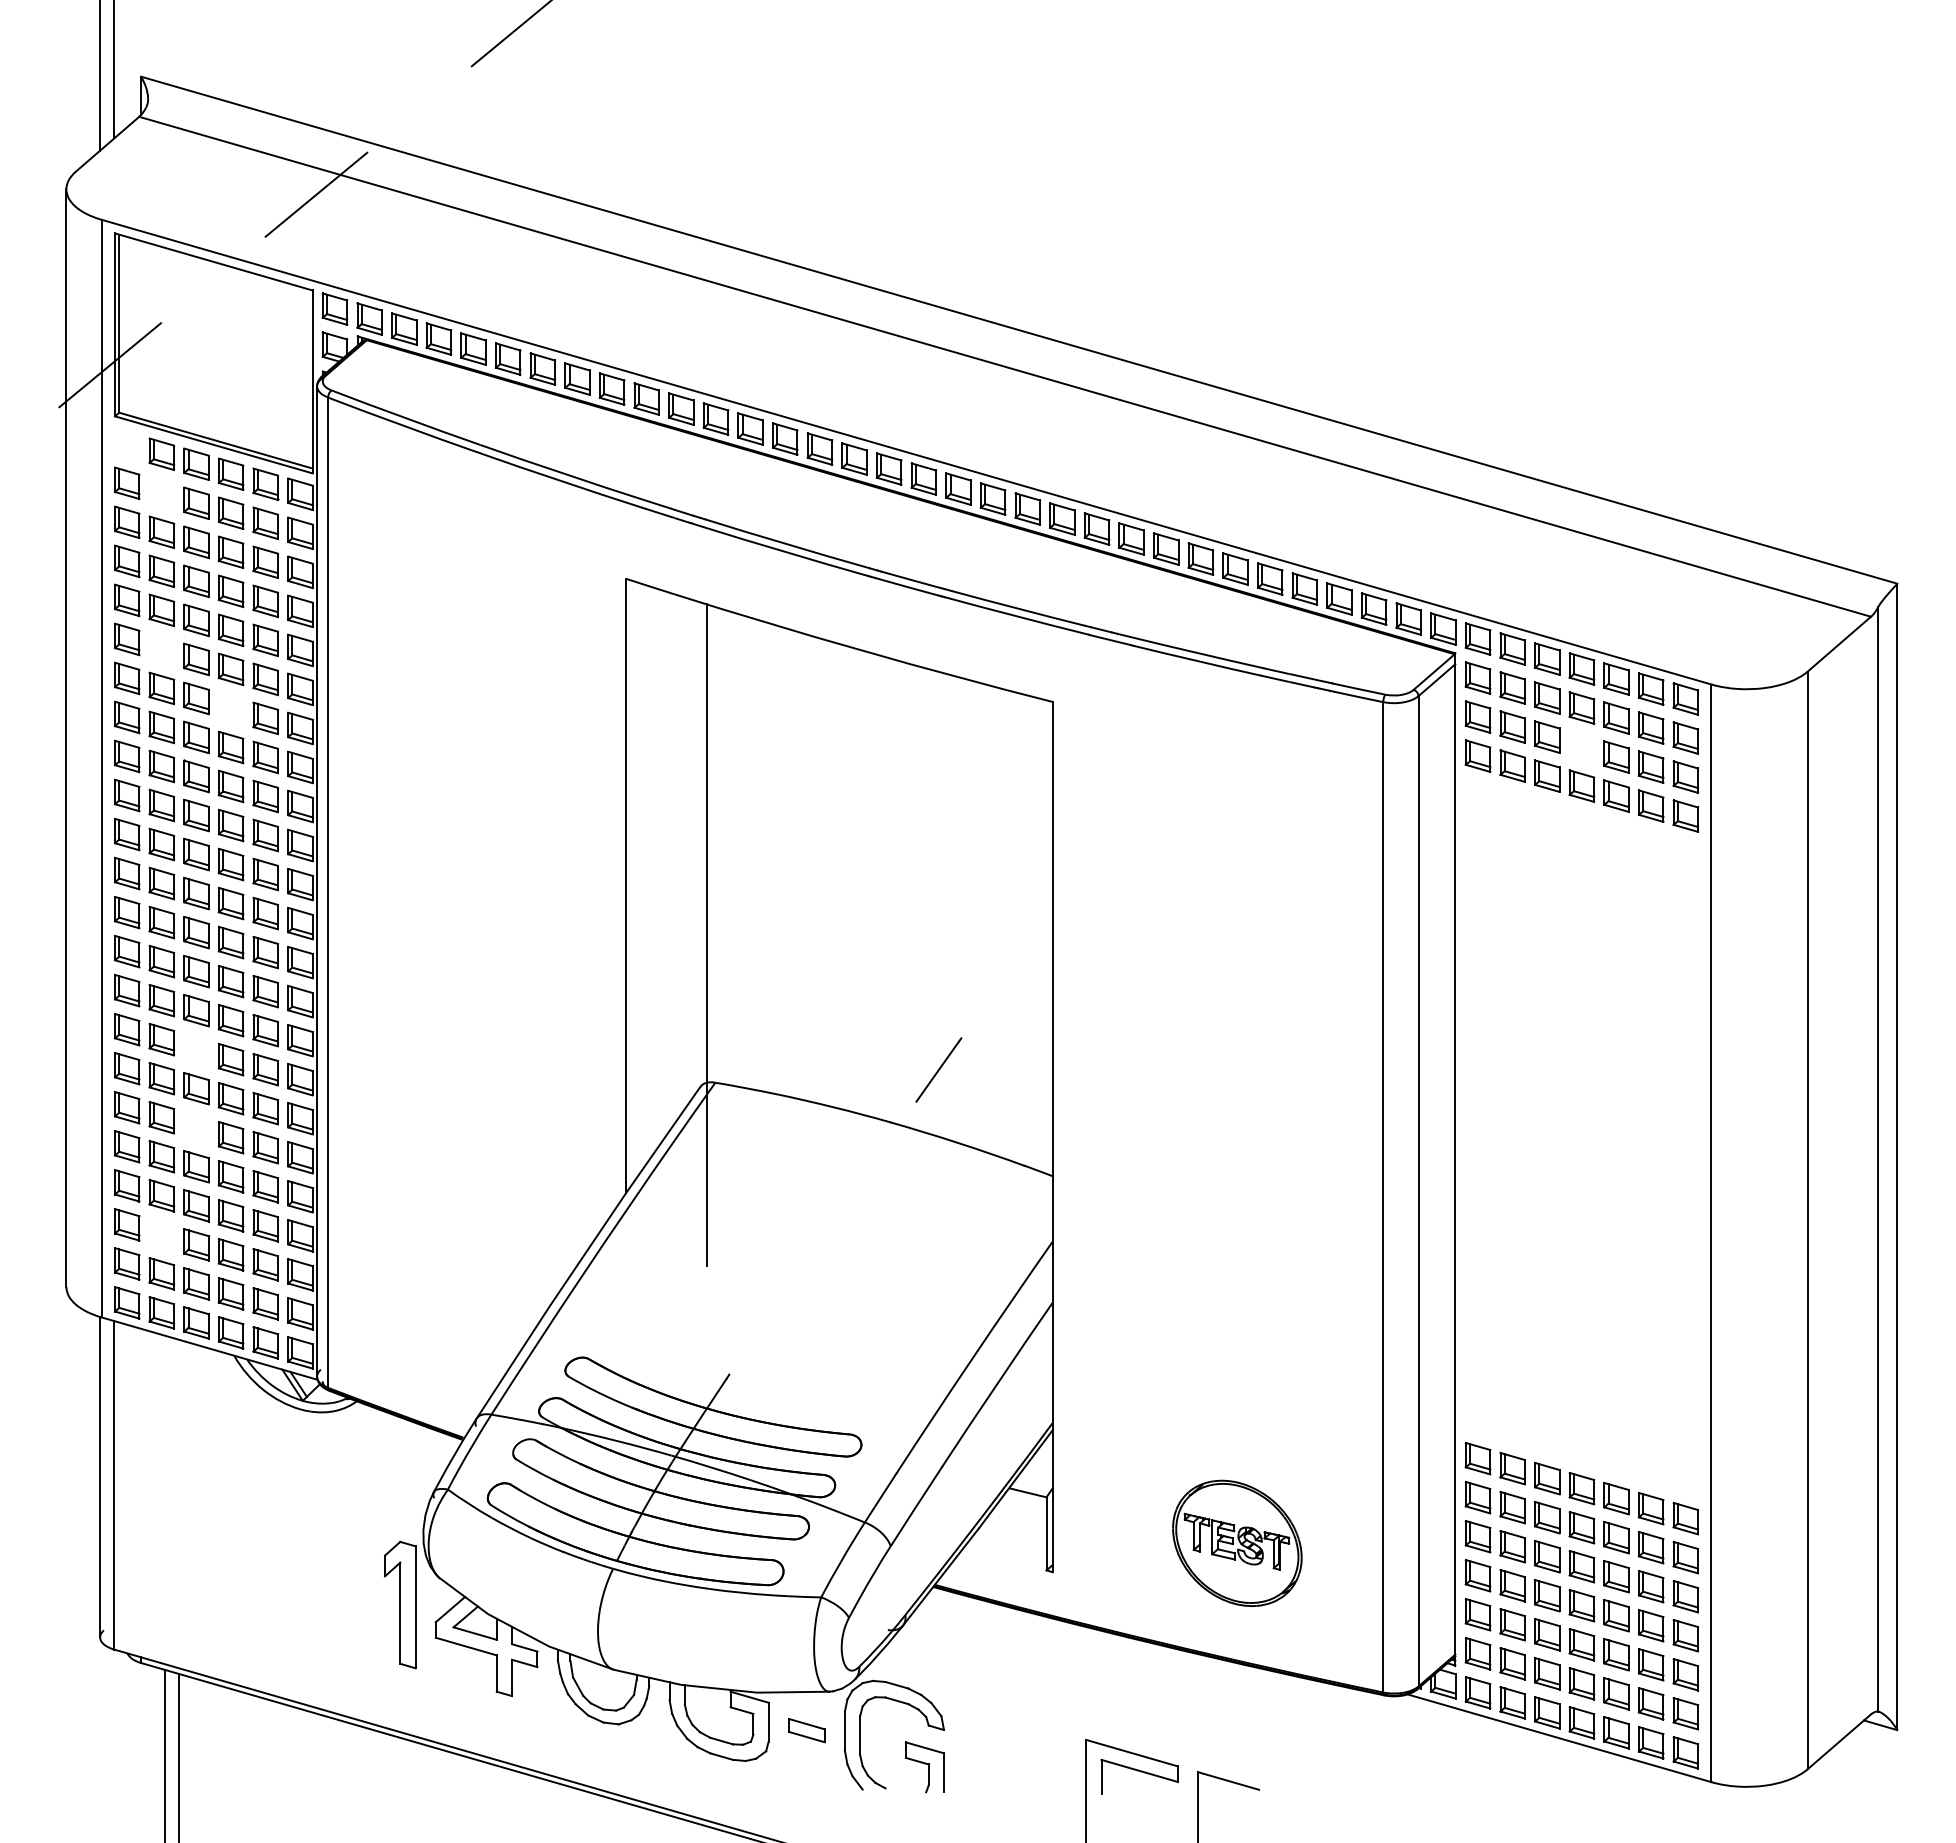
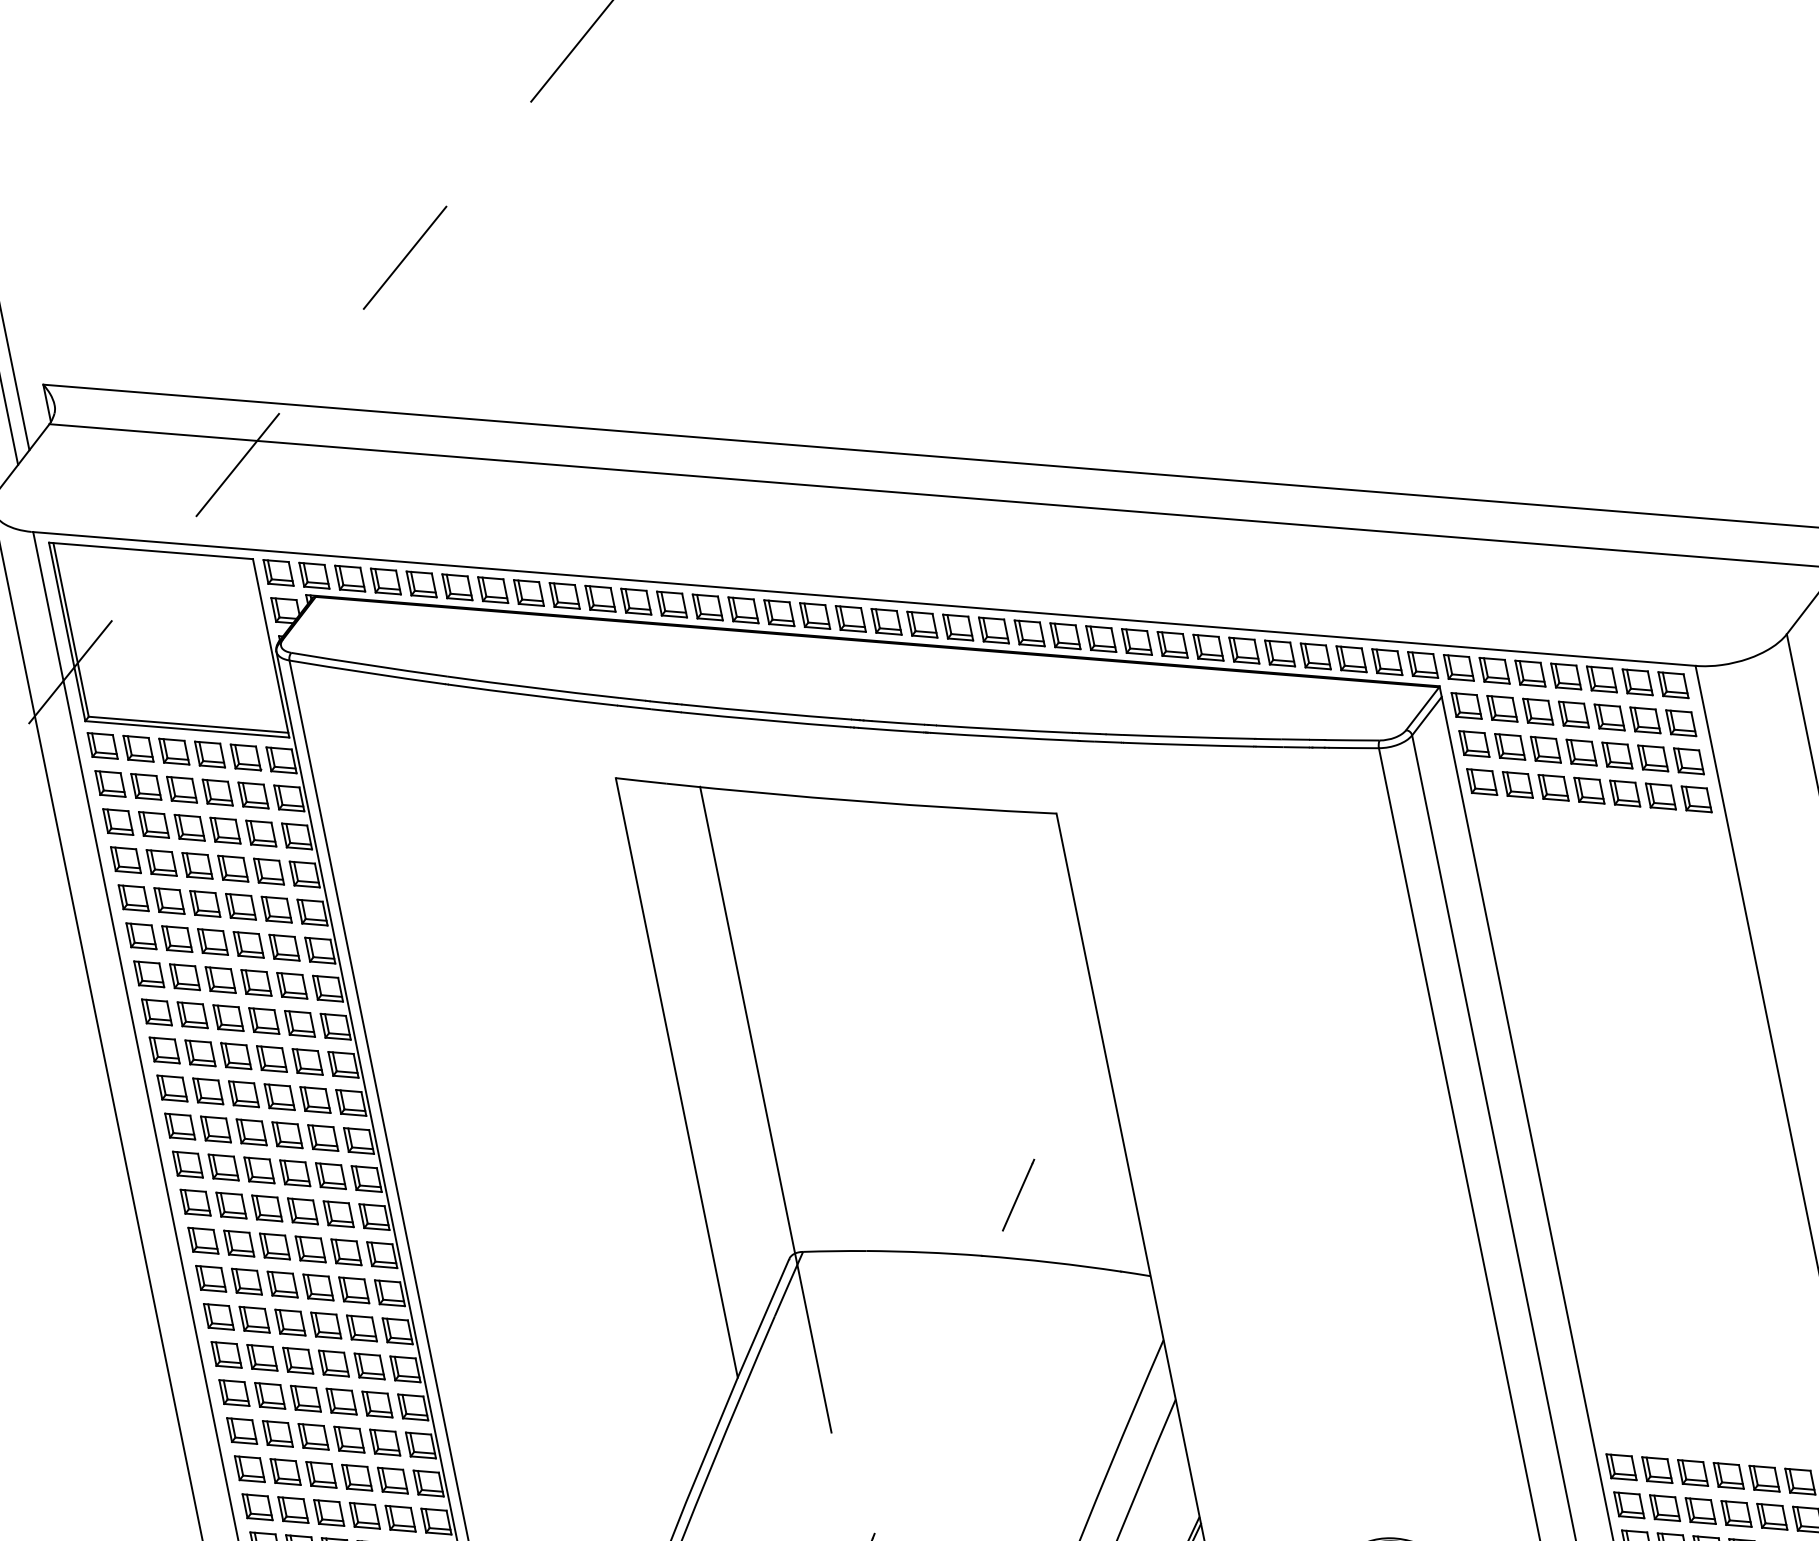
part: (127, 443) -> (102, 745), added
part: (161, 492) -> (145, 786), added
part: (161, 649) -> (176, 939), added
part: (230, 708) -> (255, 983), added
part: (1581, 746) -> (1581, 752), added
part: (196, 1049) -> (290, 1322), added
part: (196, 1127) -> (305, 1398), added
part: (161, 1234) -> (292, 1509), added

